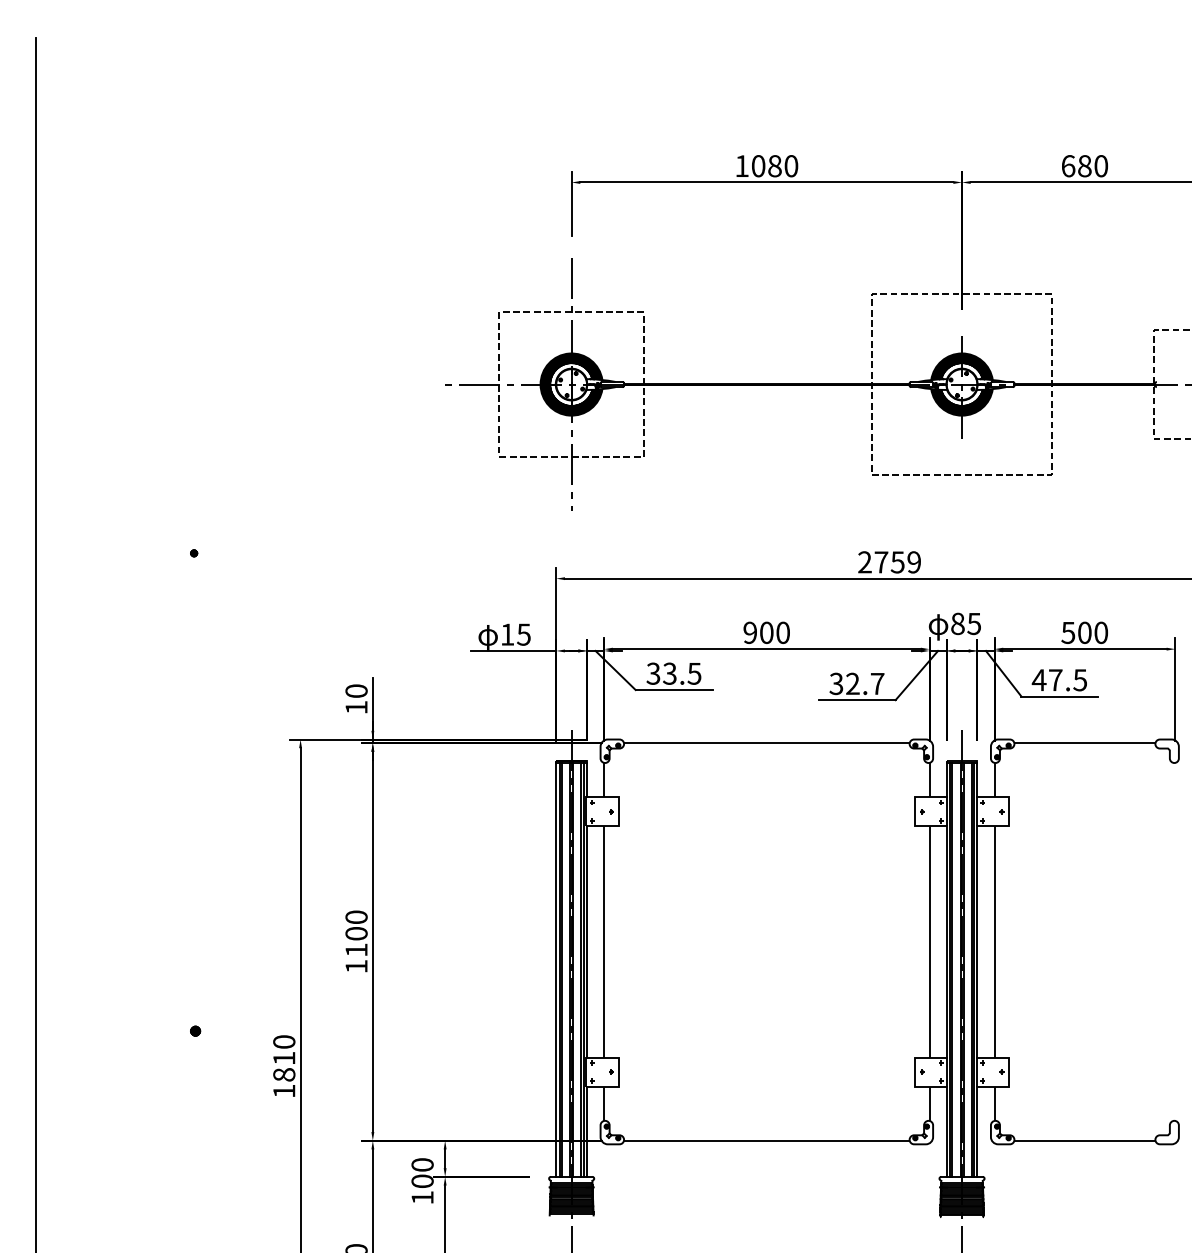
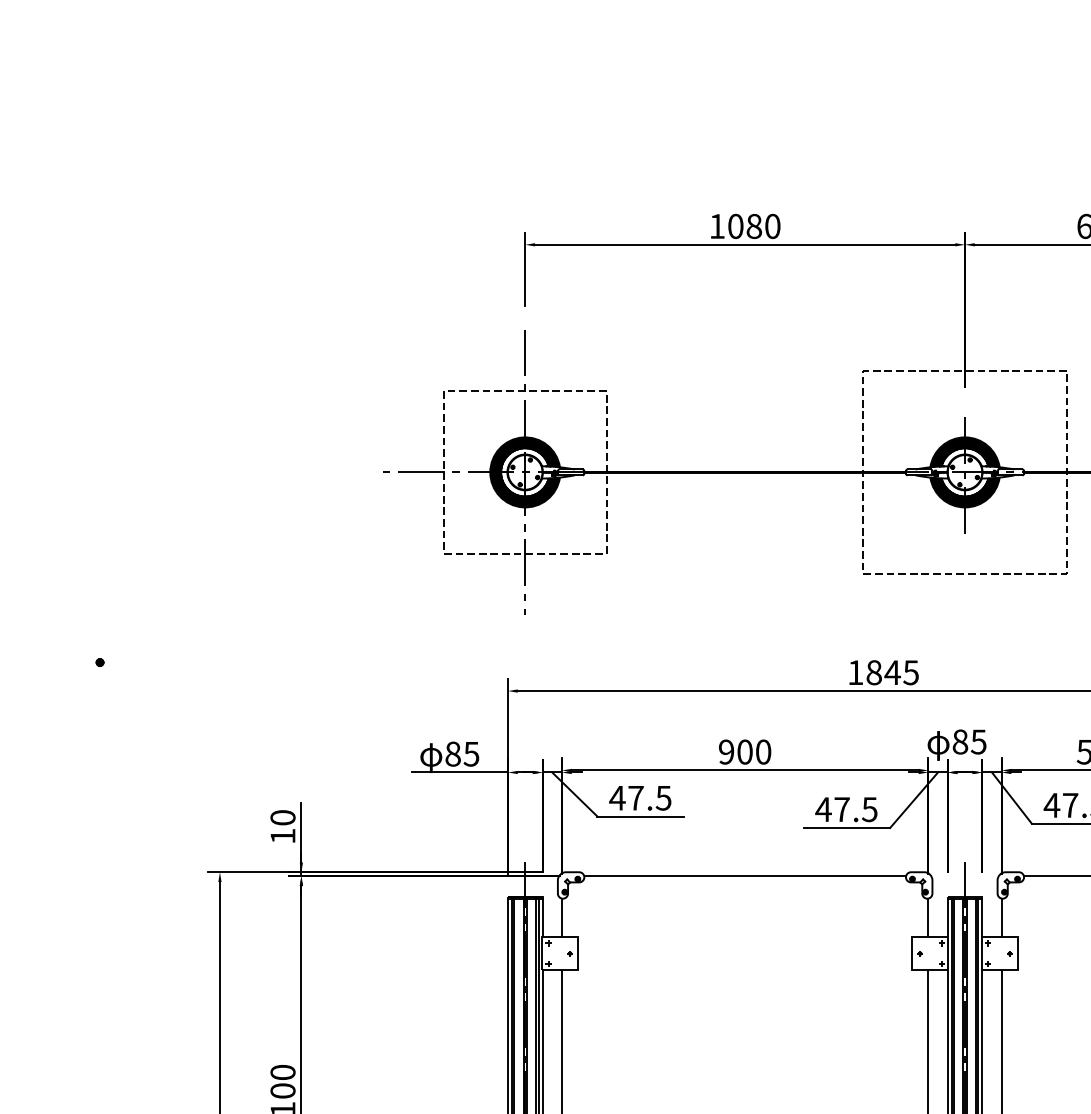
text: (889, 562) -> (883, 672), 2759 -> 1845
text: (507, 634) -> (453, 753), 15 -> 85
text: (661, 673) -> (626, 797), 33.5 -> 47.5
text: (856, 683) -> (846, 809), 32.7 -> 47.5

